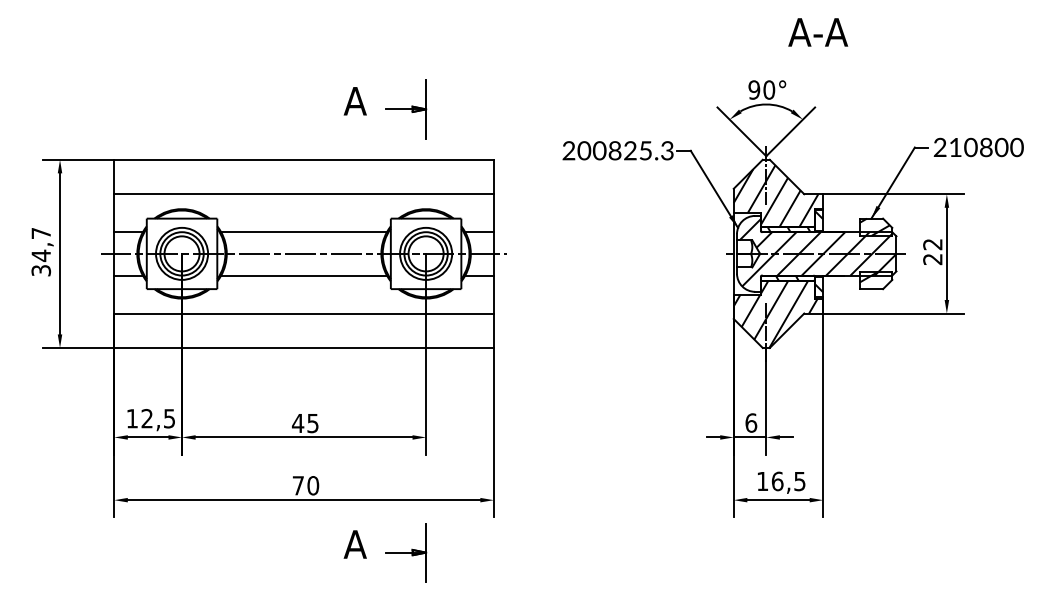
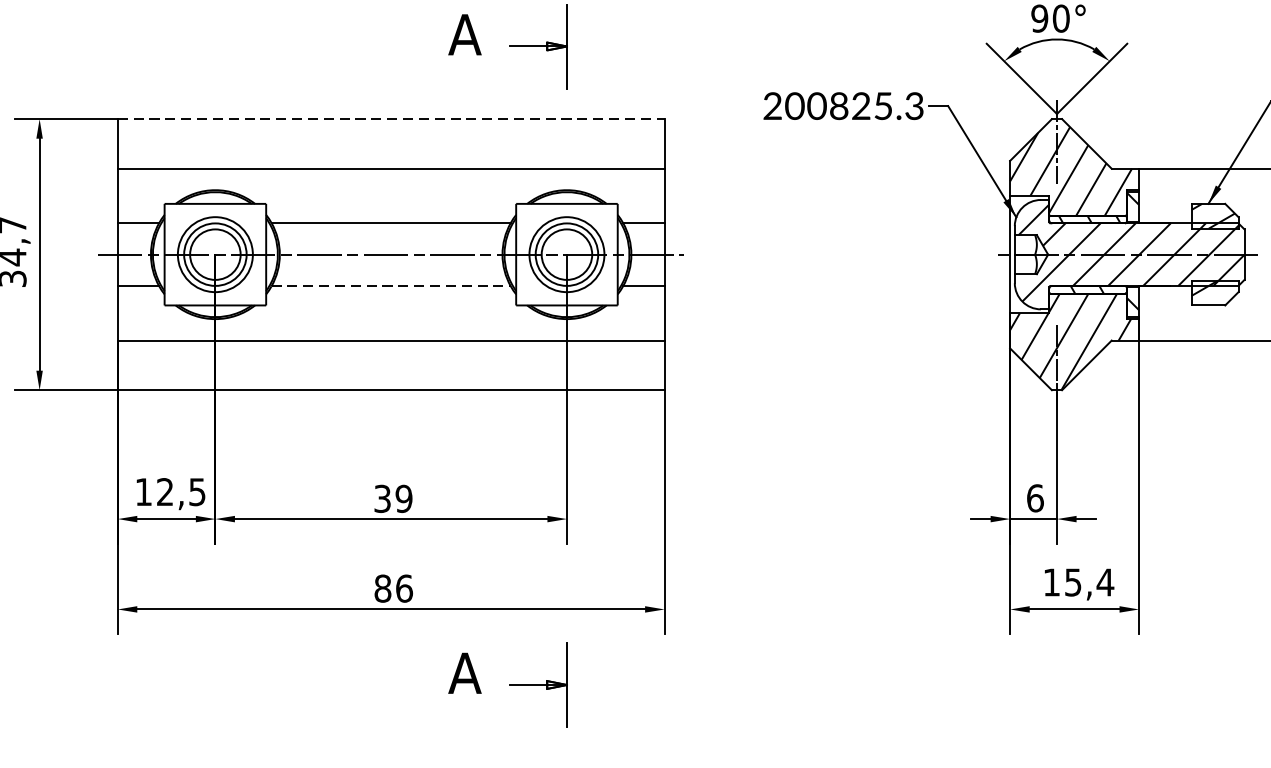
line: (304, 159) -> (391, 118), solid -> dashed
line: (304, 275) -> (391, 285), solid -> dashed
text: (304, 423) -> (391, 498), 45 -> 39
text: (788, 481) -> (1088, 582), 16,5 -> 15,4
text: (305, 485) -> (393, 588), 70 -> 86

